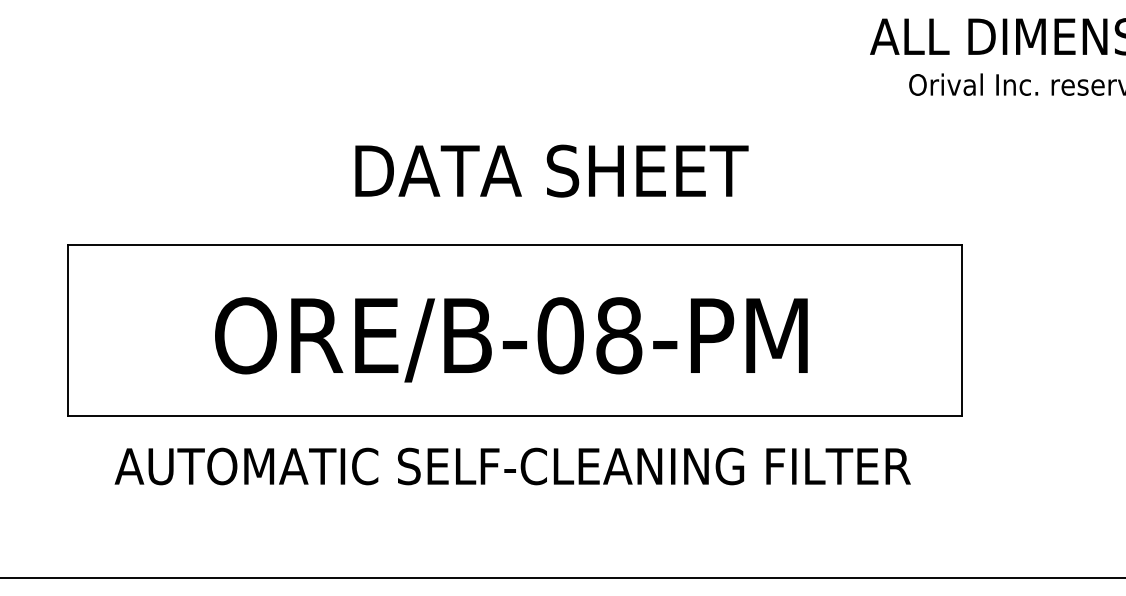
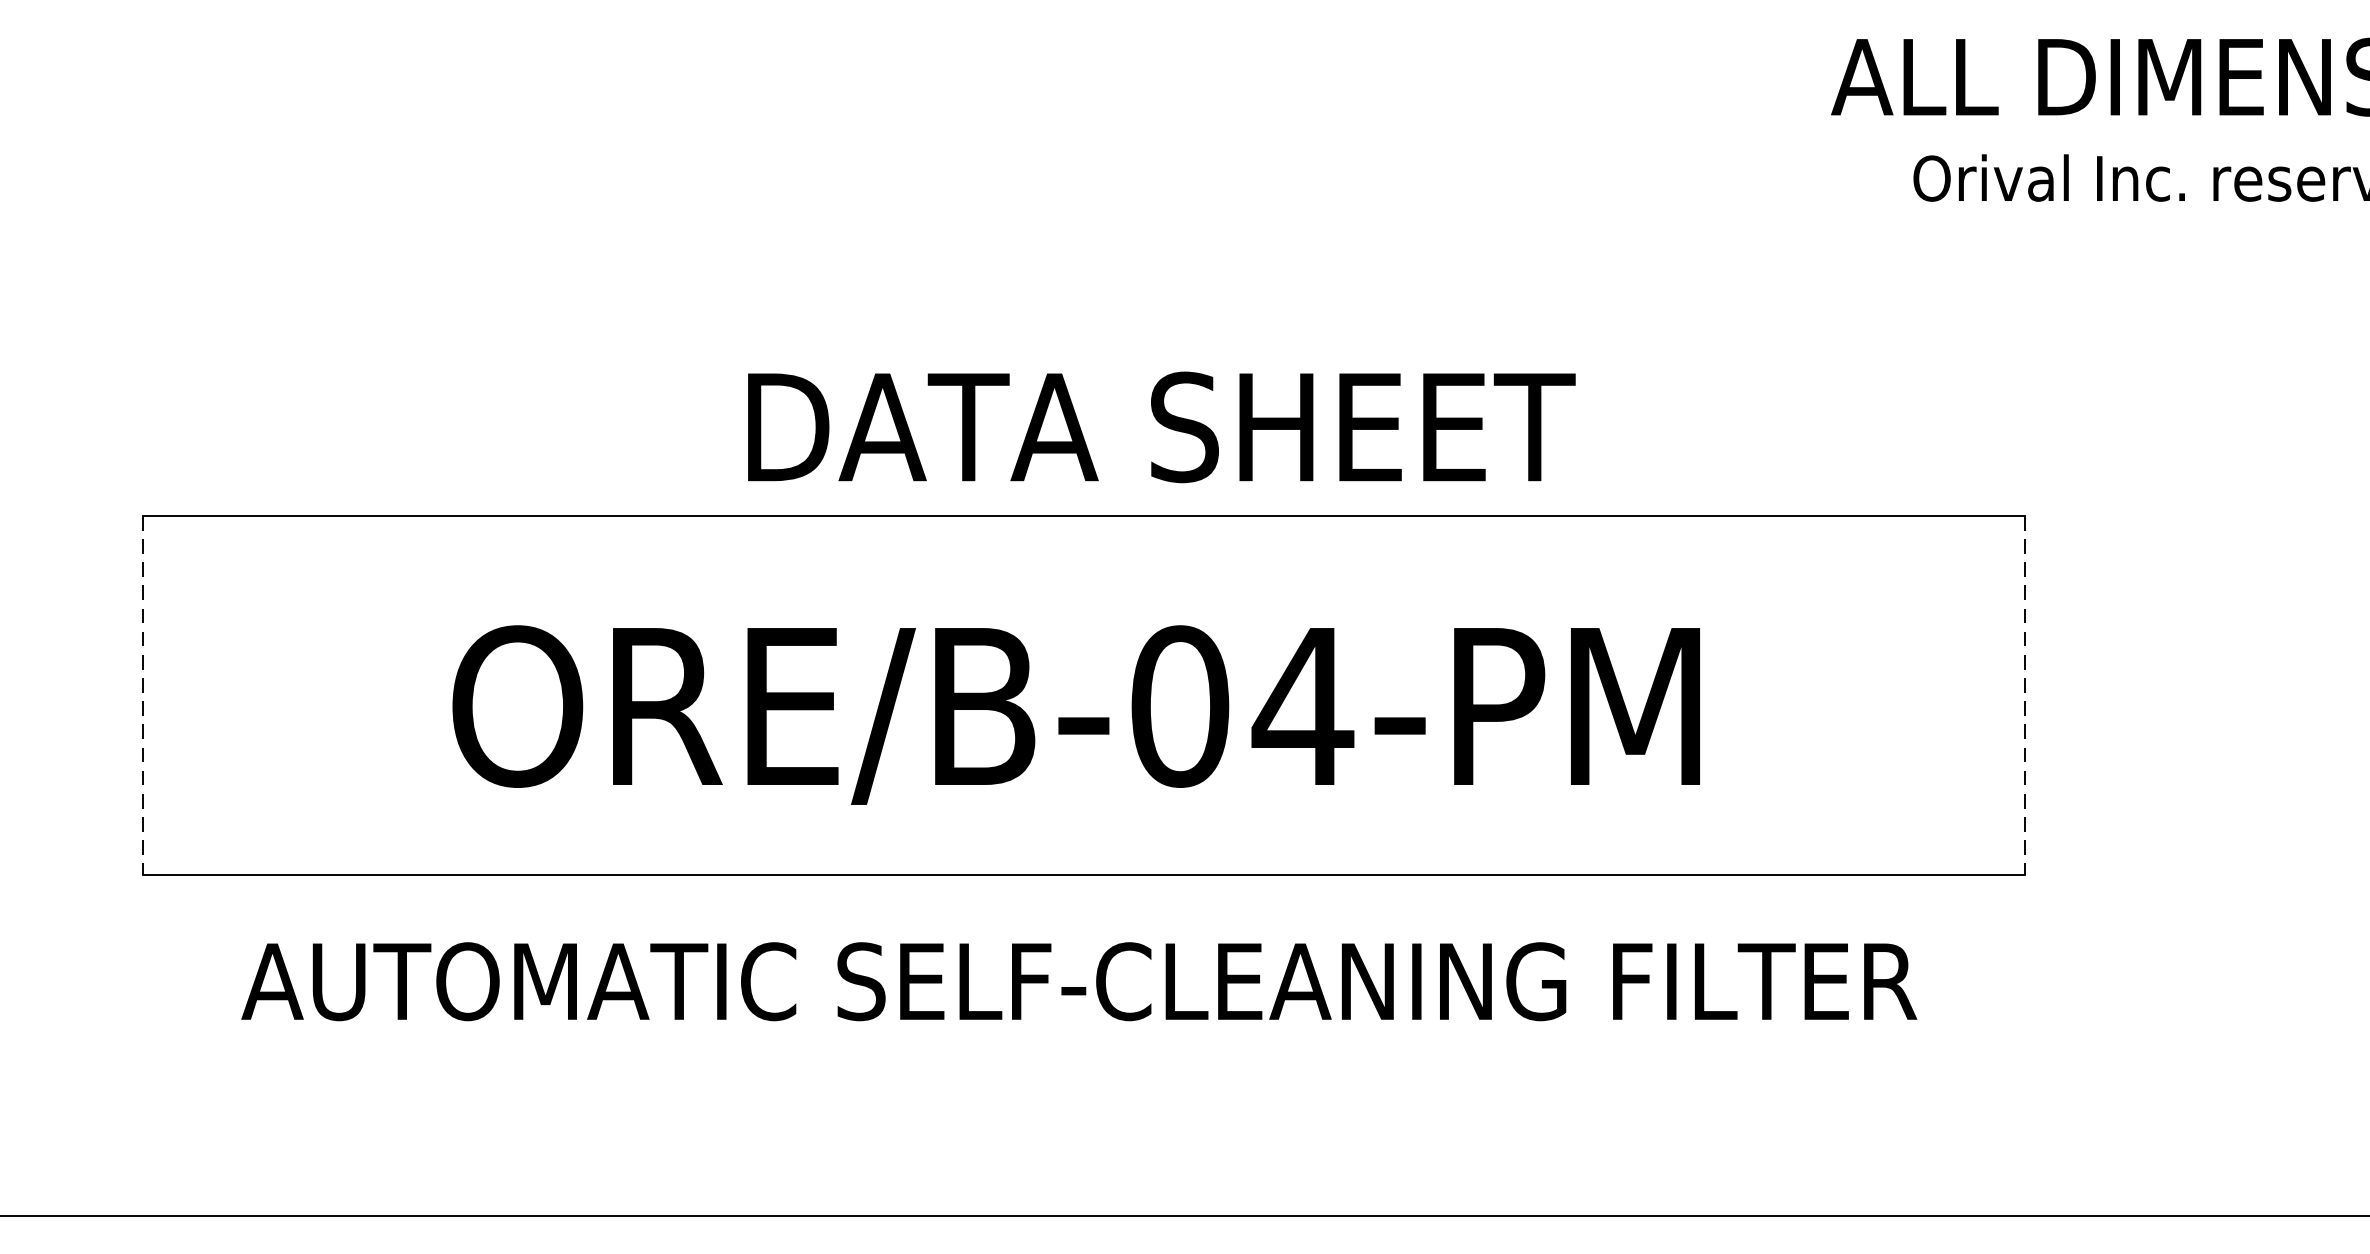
text: (551, 170) -> (1160, 426), moved
line: (67, 330) -> (142, 695), solid -> dashed
line: (962, 330) -> (2025, 695), solid -> dashed
text: (618, 335) -> (1301, 705), ORE/B-08-PM -> ORE/B-04-PM

